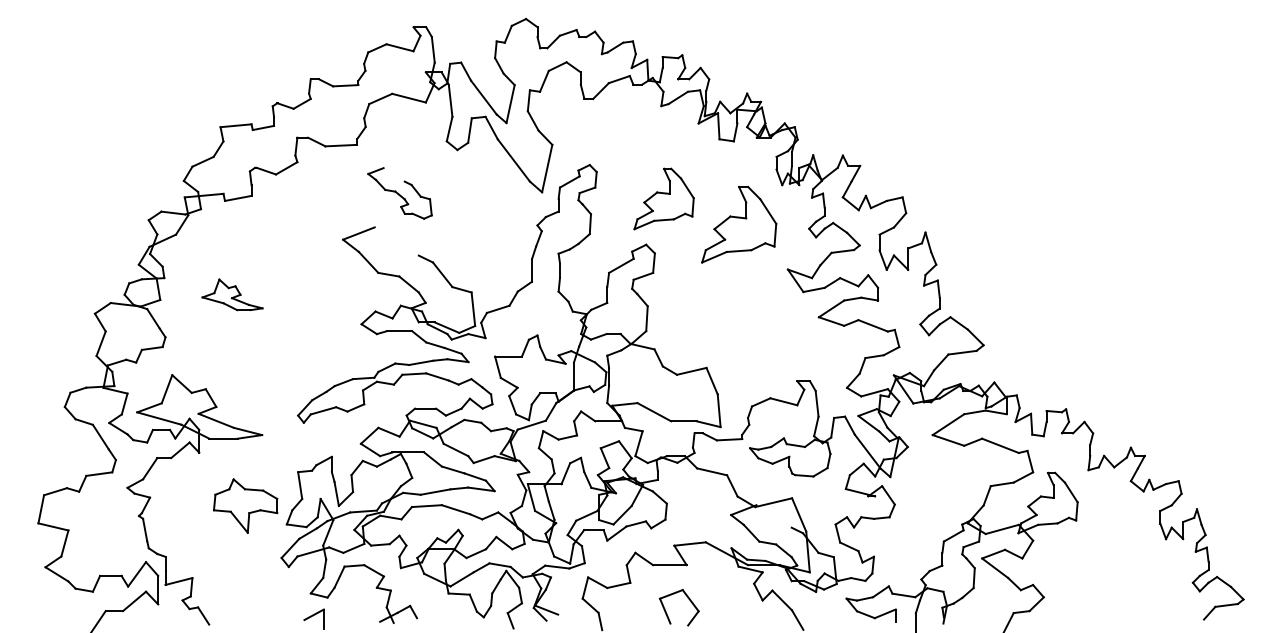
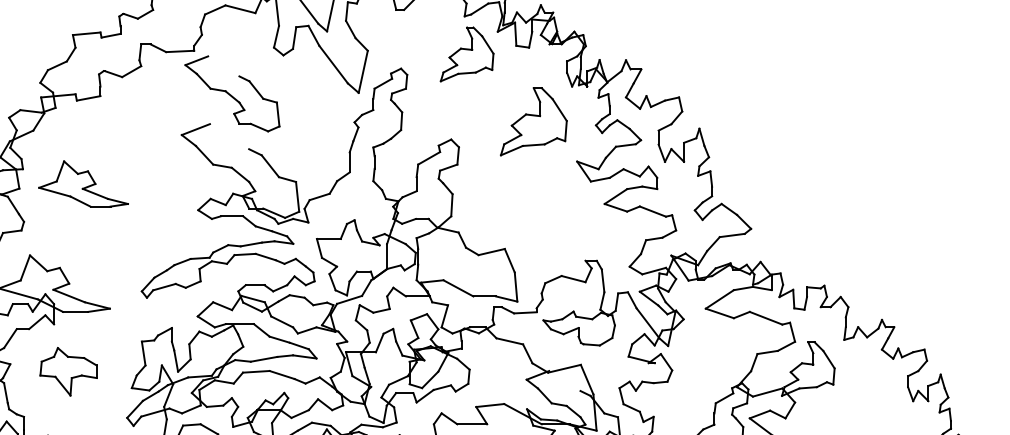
part: (399, 193) -> (231, 93), size x1.67
part: (663, 198) -> (466, 54), moved
part: (232, 294) -> (83, 183), size x1.67
part: (245, 505) -> (68, 371), moved

